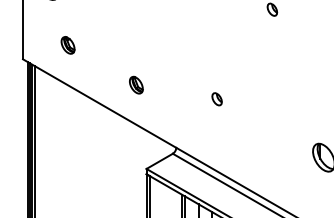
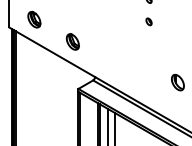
part: (68, 45) -> (34, 19), size x1.67
part: (135, 84) -> (72, 41), size x1.67
part: (216, 98) -> (148, 21), moved

